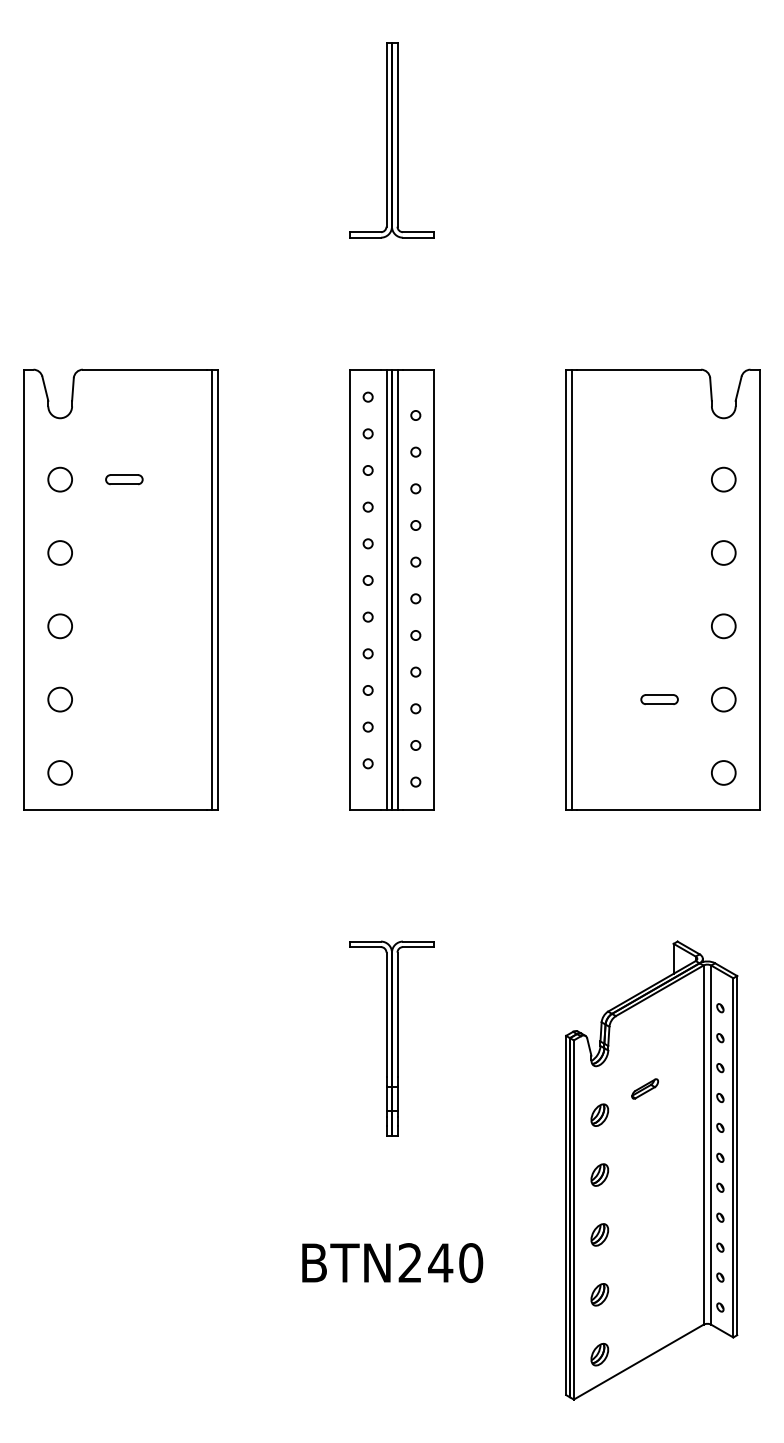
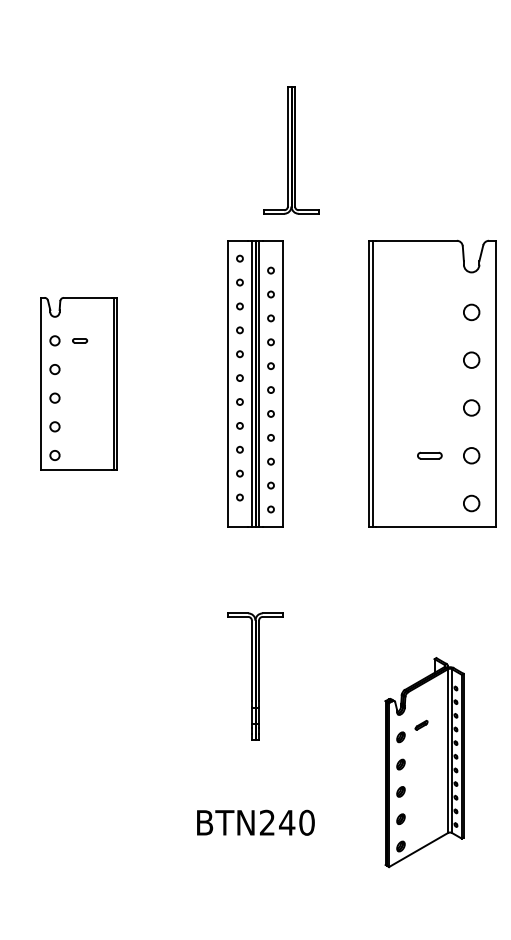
part: (392, 140) -> (291, 150), moved
part: (120, 588) -> (78, 383), size x0.6
part: (651, 1170) -> (424, 762), size x0.7

